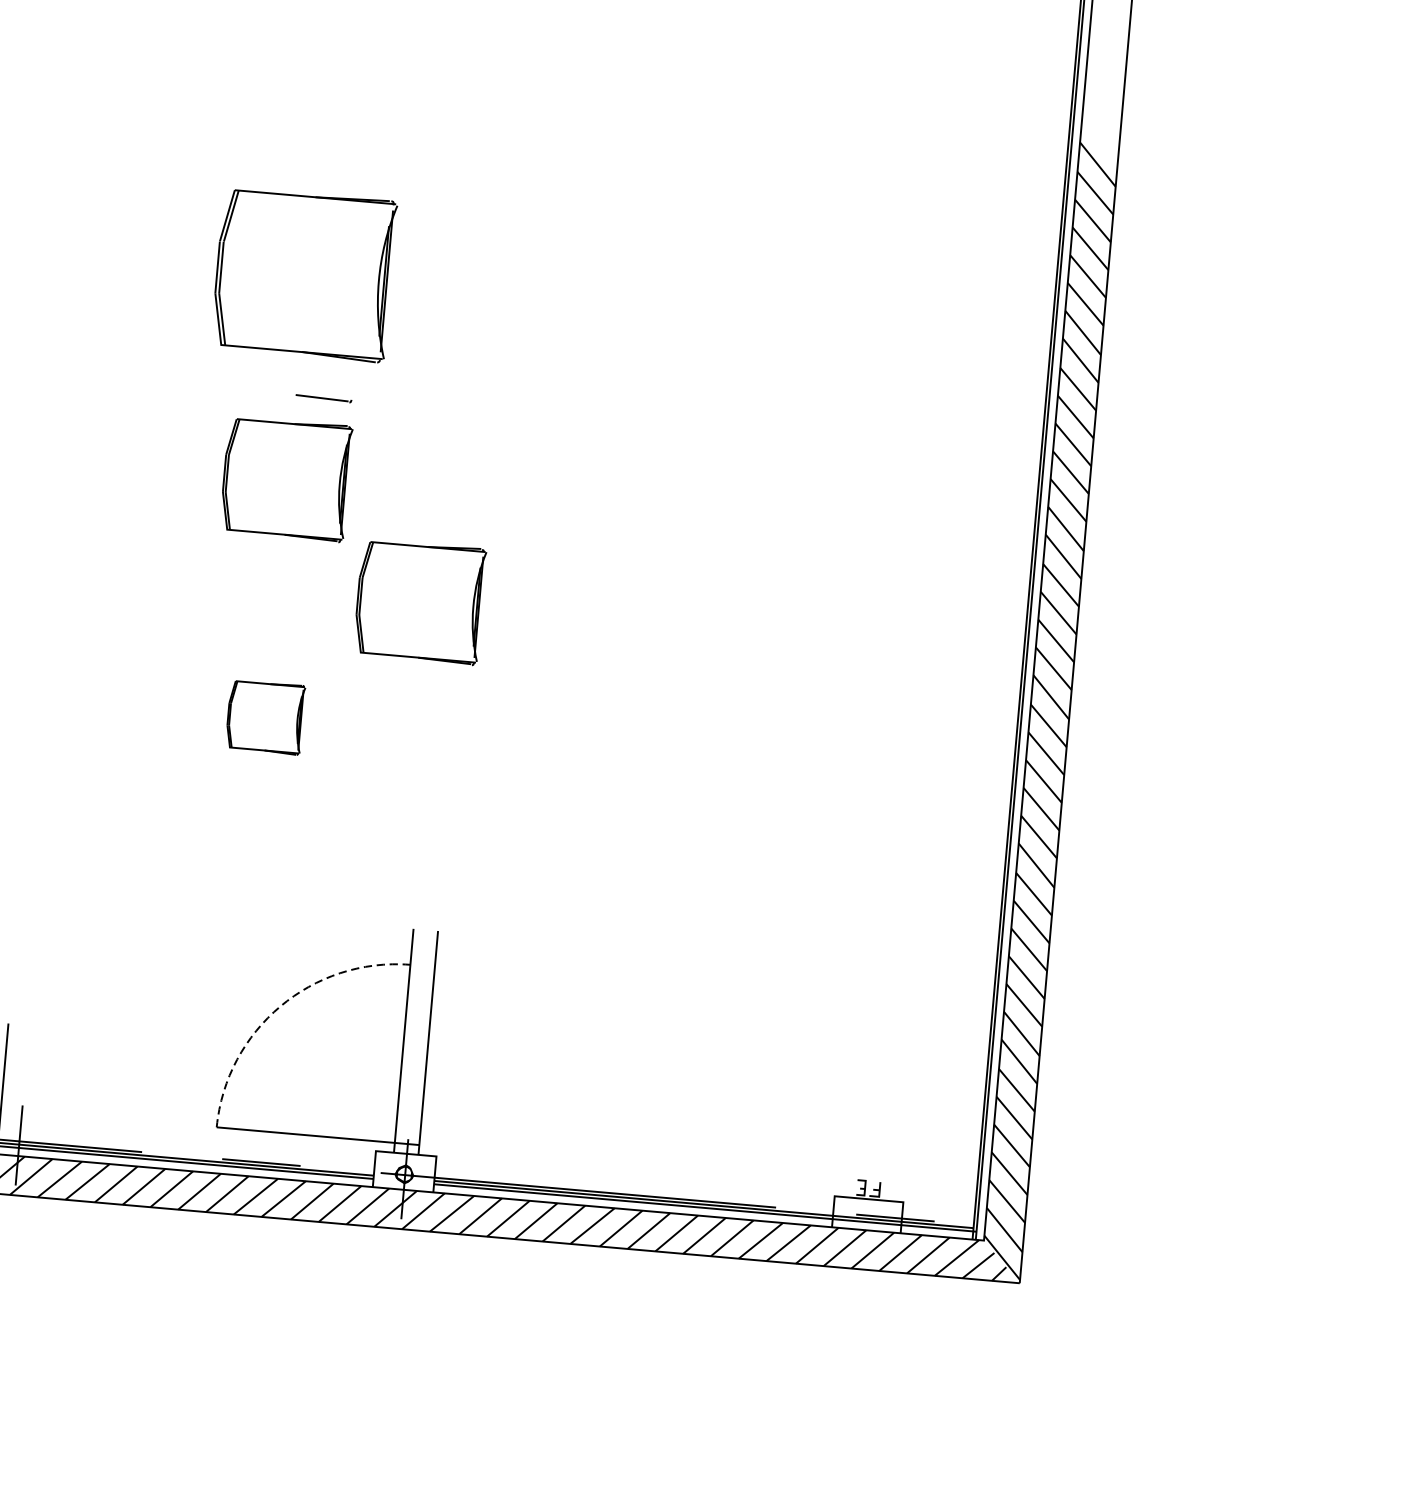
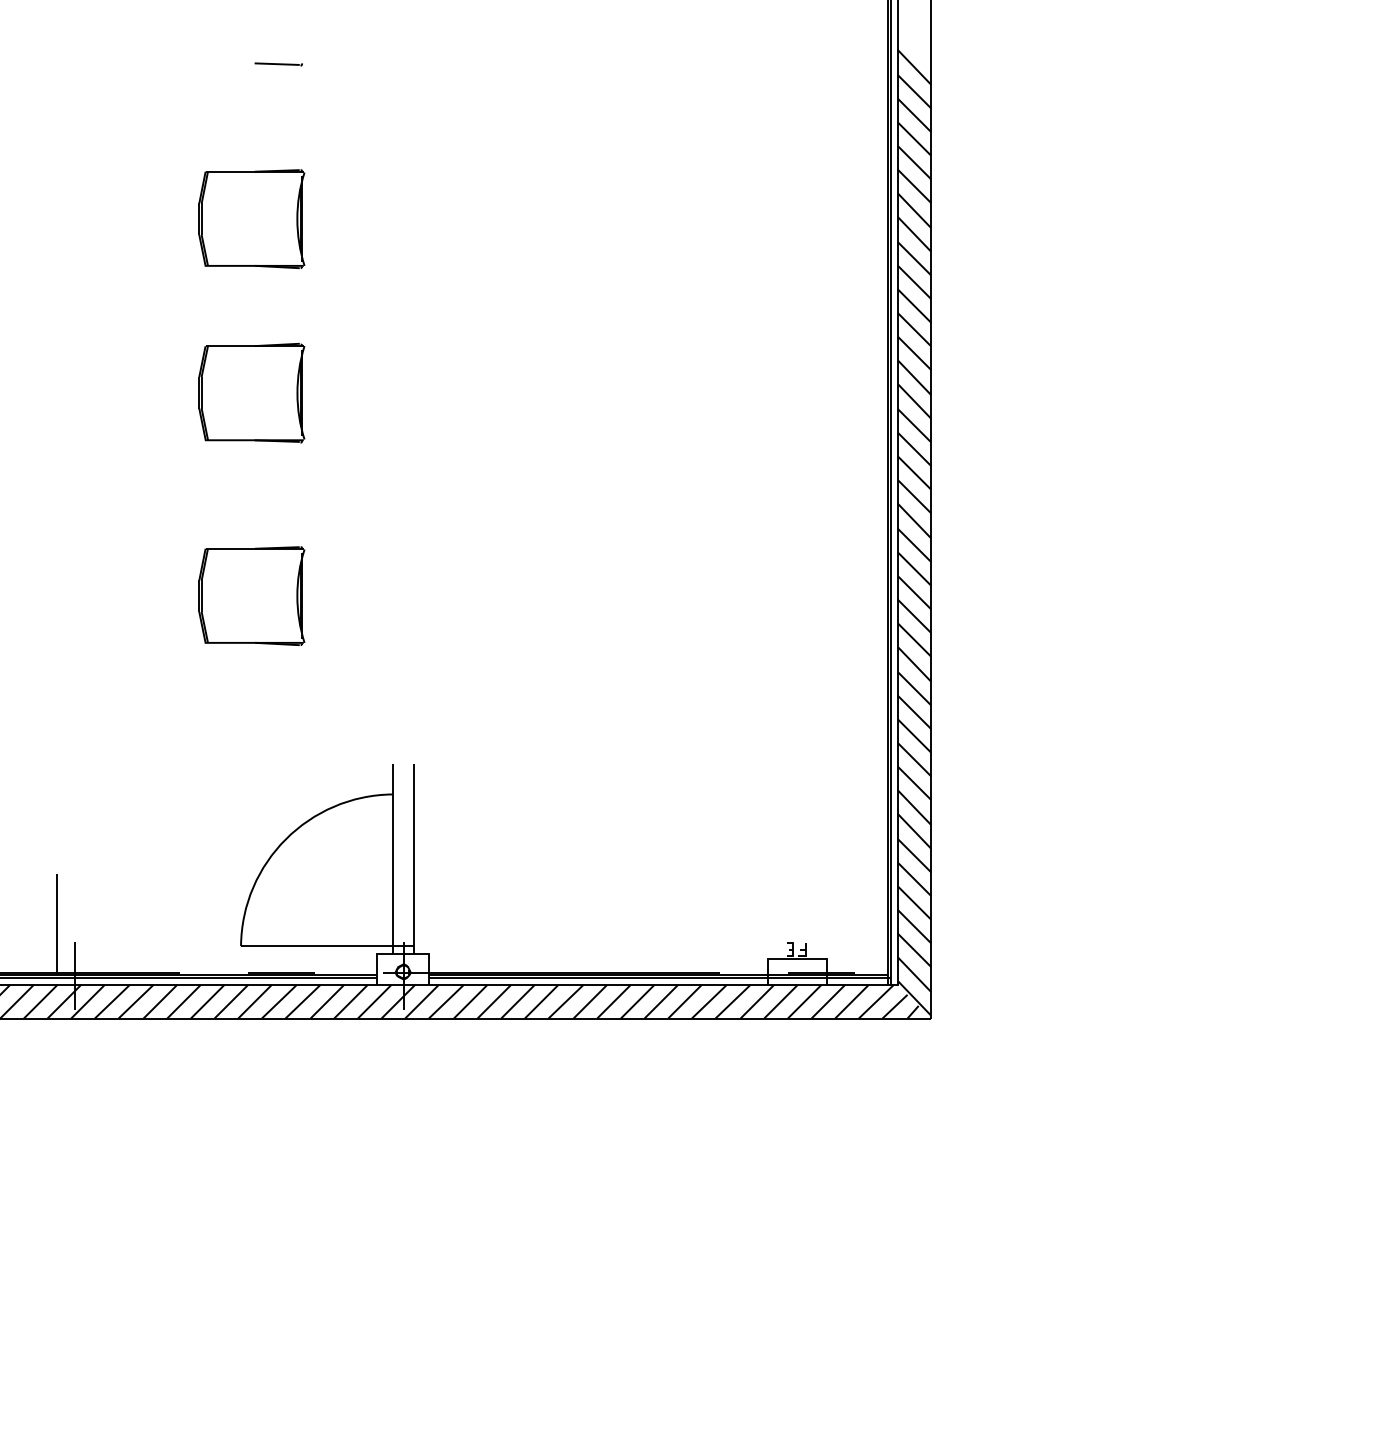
part: (303, 273) -> (251, 218), size x0.71
line: (323, 398) -> (278, 64), moved
part: (419, 601) -> (373, 486), removed
part: (265, 716) -> (251, 595), size x1.67
line: (279, 1006) -> (285, 839), dashed -> solid

